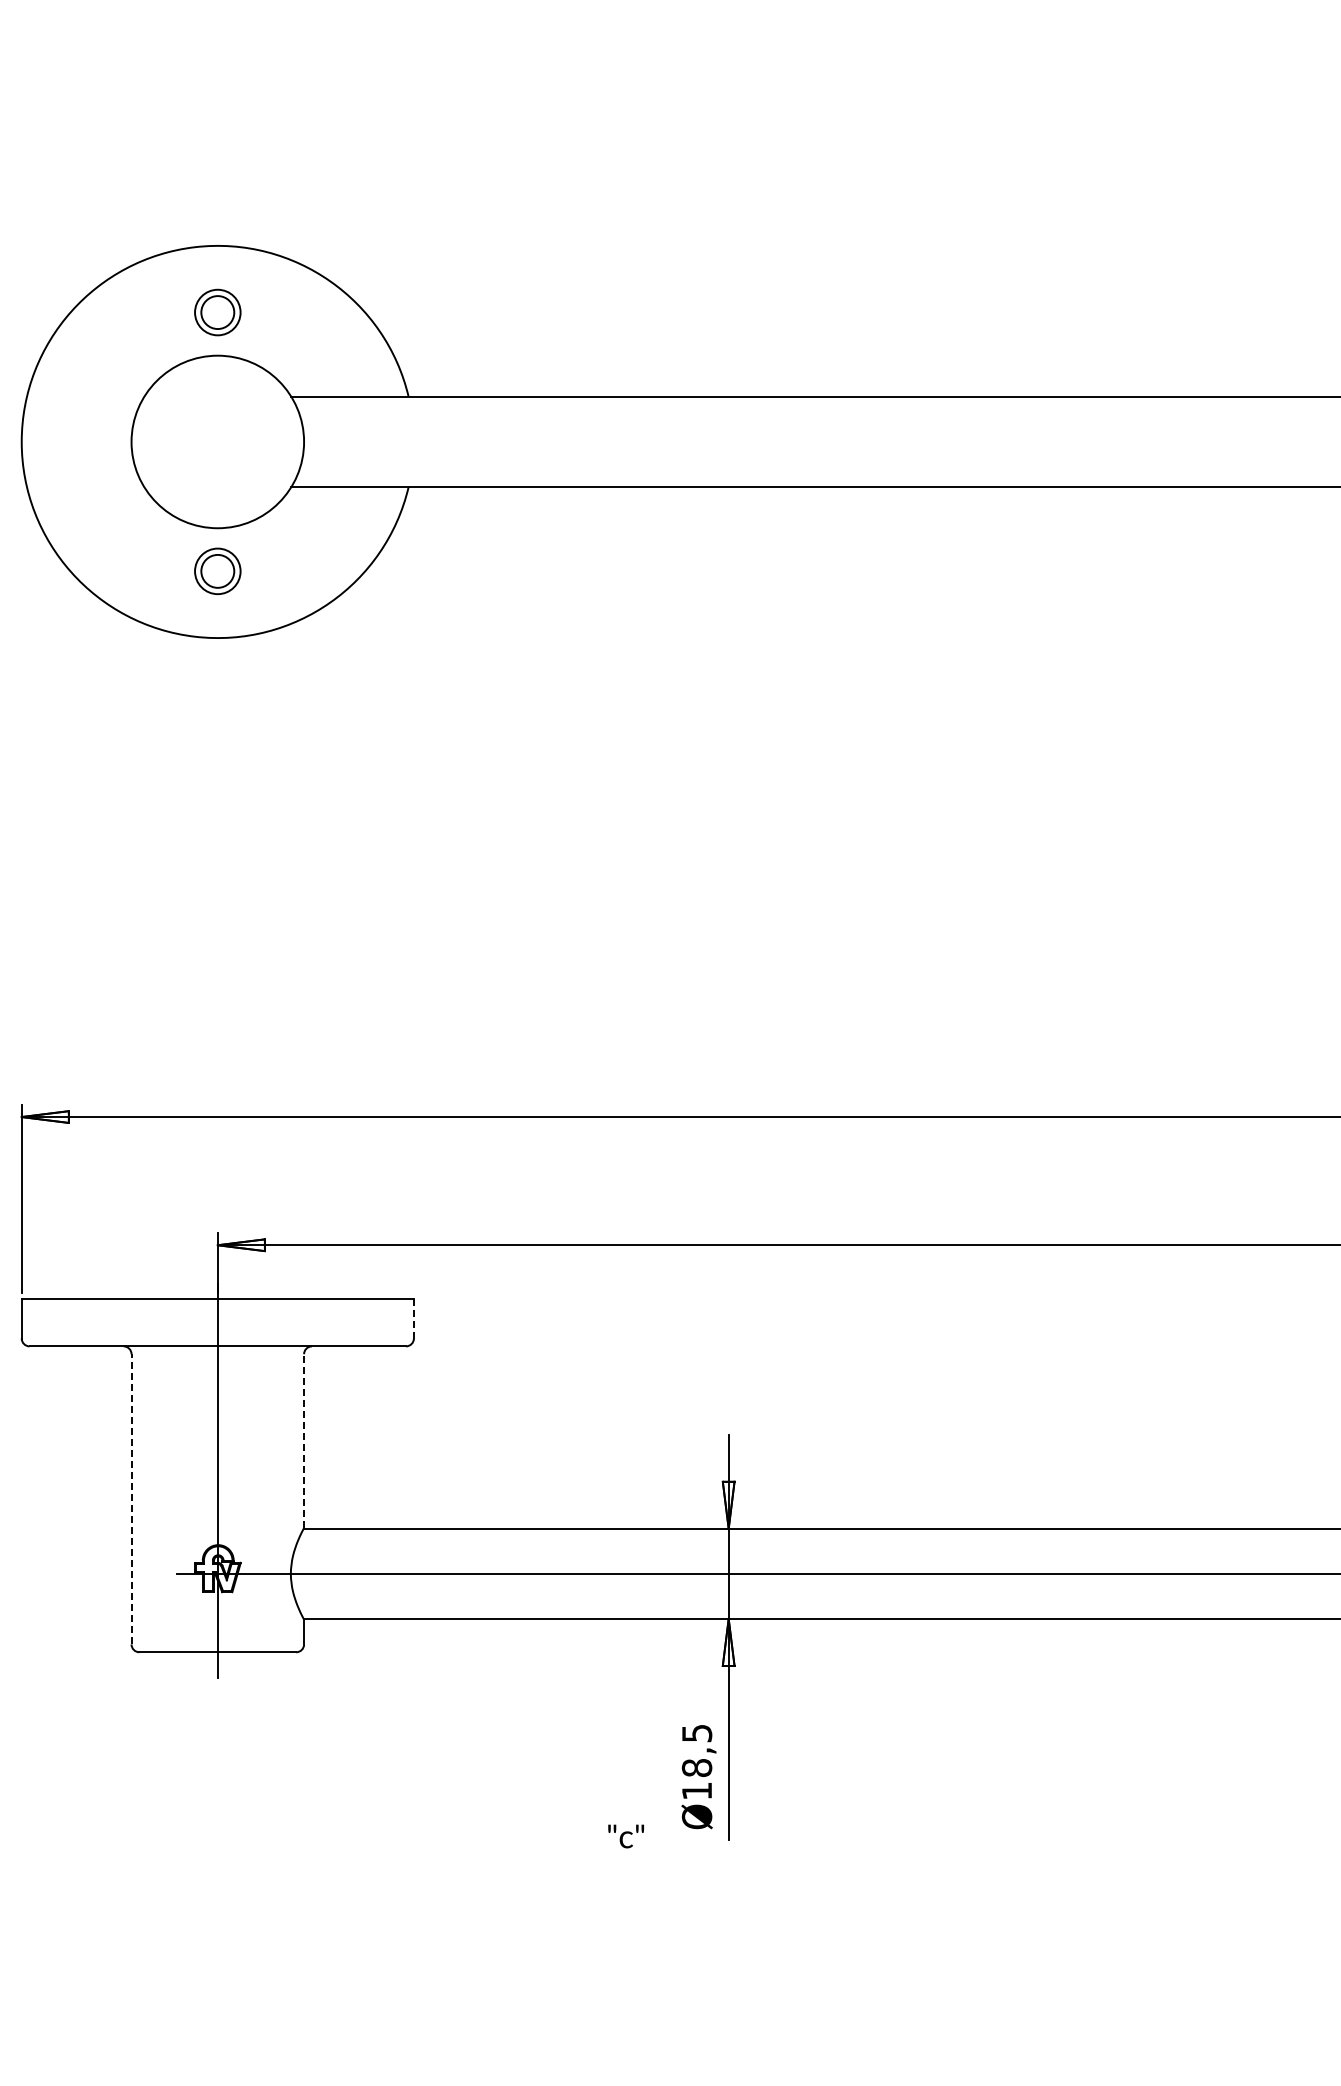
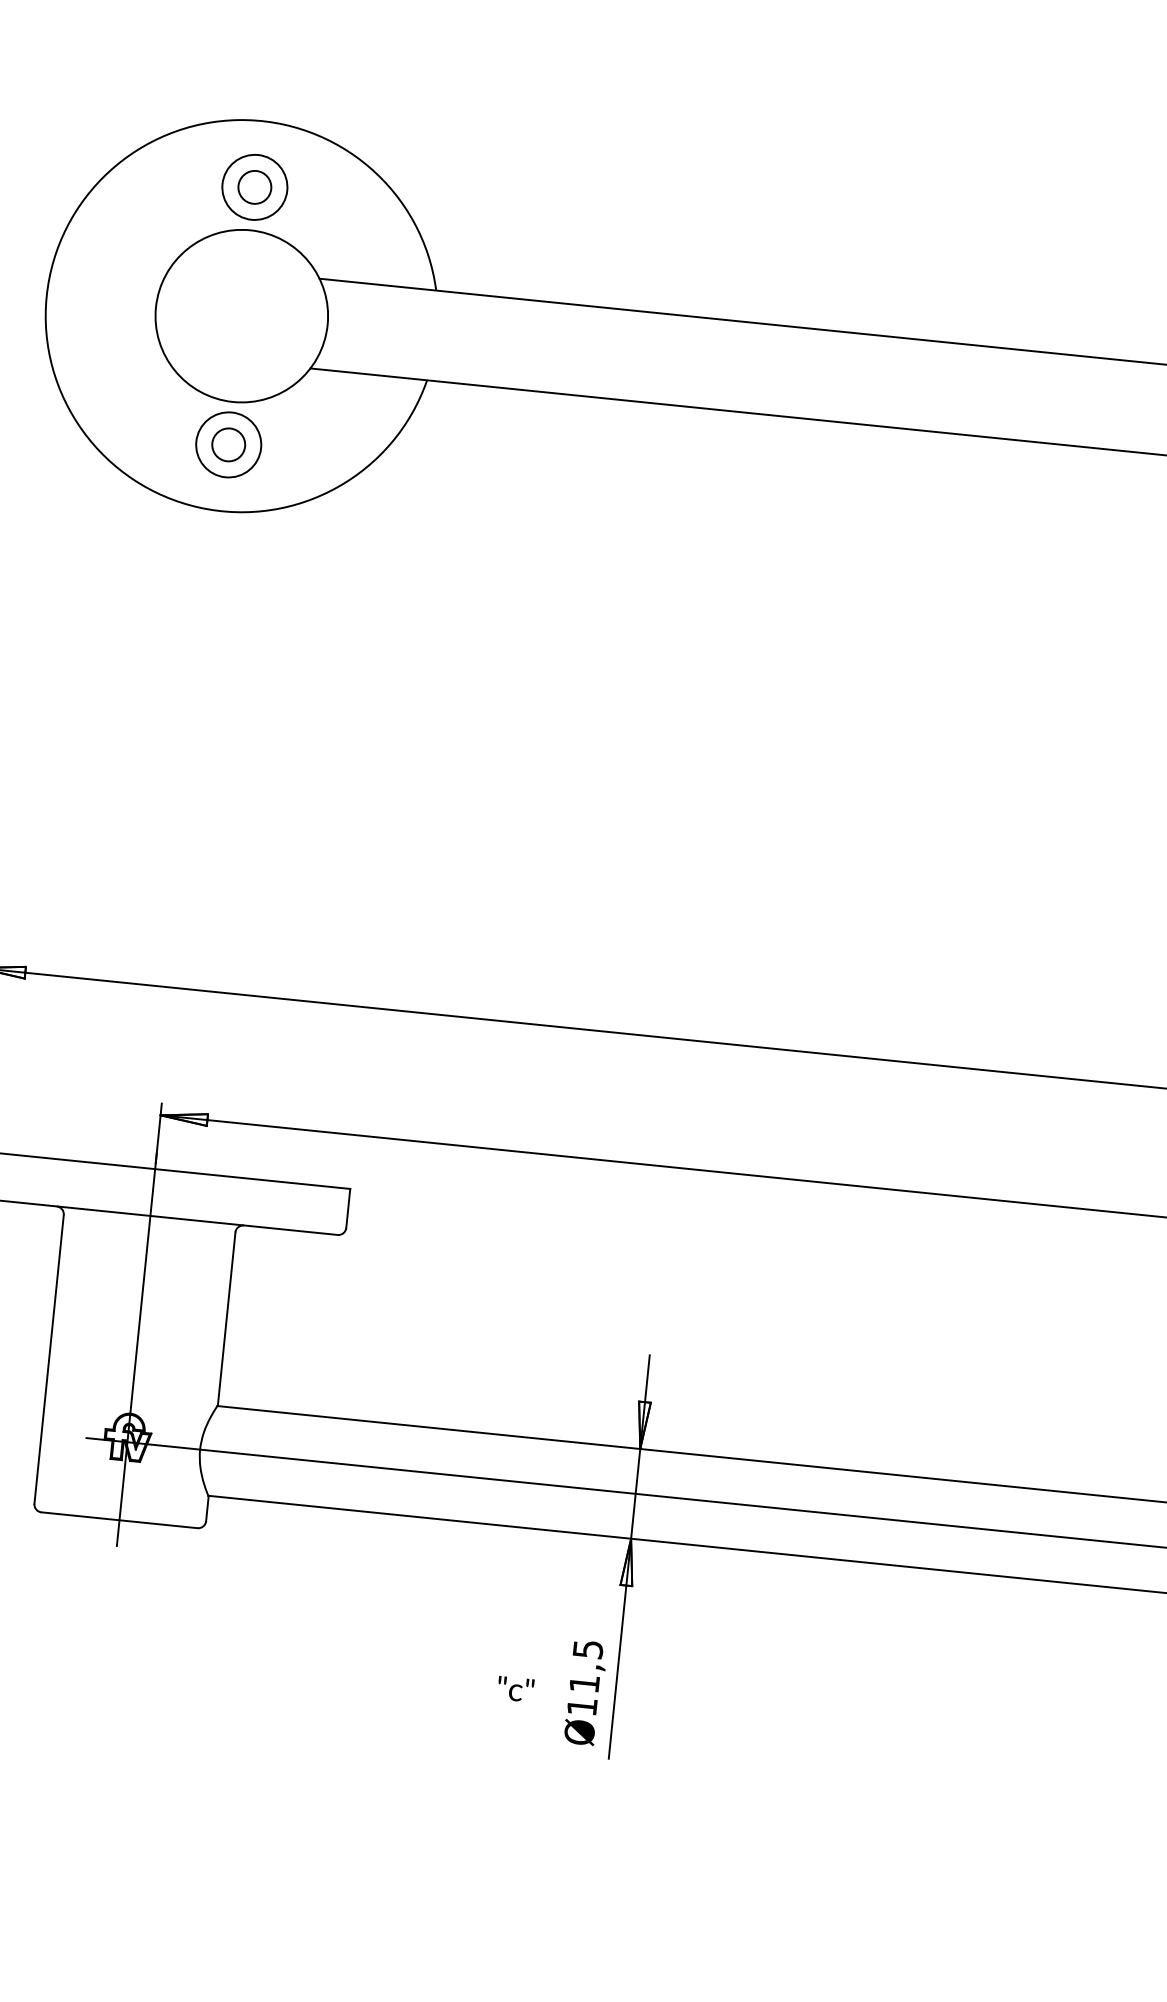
circle: (217, 312) -> (254, 187), size x1.43
circle: (217, 570) -> (228, 443), size x1.43
line: (413, 1318) -> (347, 1207), dashed -> solid
line: (304, 1441) -> (227, 1319), dashed -> solid
line: (131, 1498) -> (49, 1358), dashed -> solid
text: (696, 1768) -> (583, 1684), Ø18,5 -> Ø11,5
text: (625, 1836) -> (515, 1689), moved

